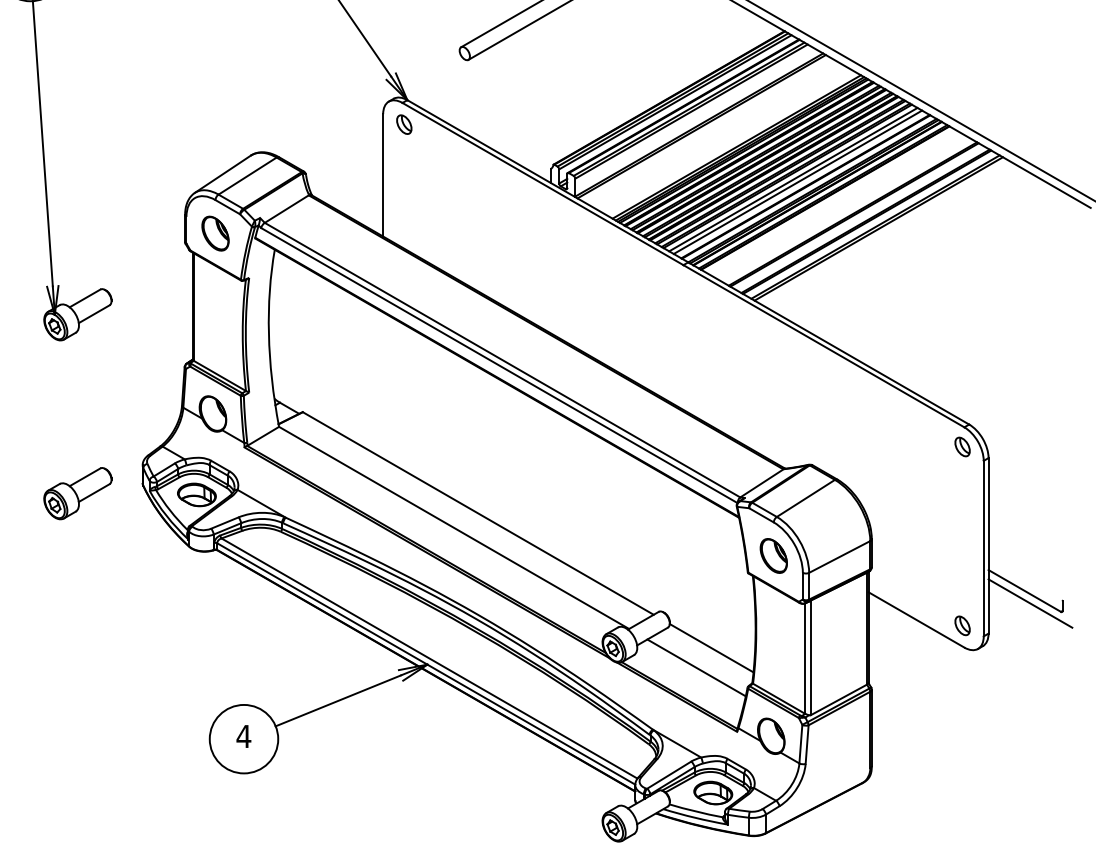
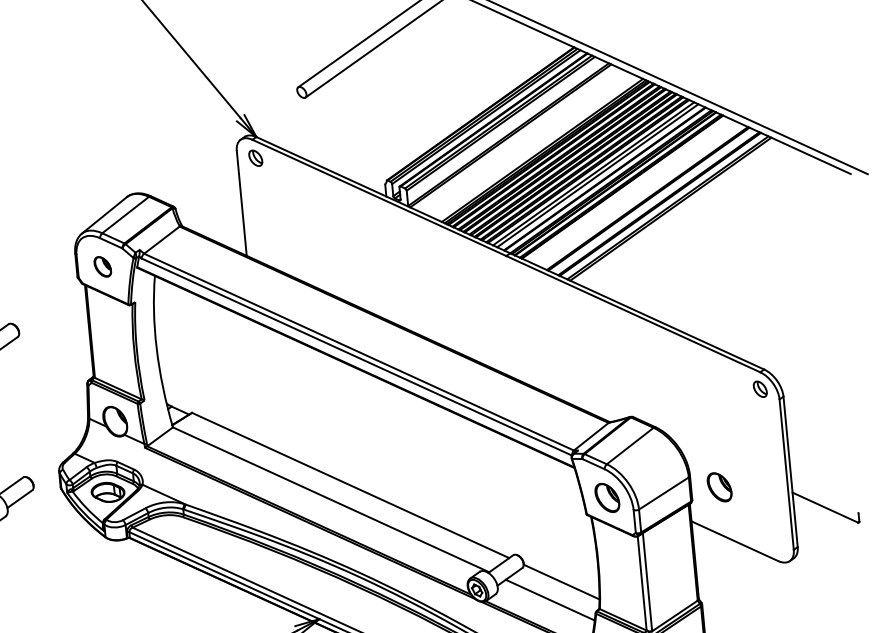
part: (215, 233) -> (102, 266), size x0.7
part: (904, 555) -> (719, 486), added
line: (1030, 603) -> (831, 517), removed
part: (962, 625) -> (774, 542), removed

